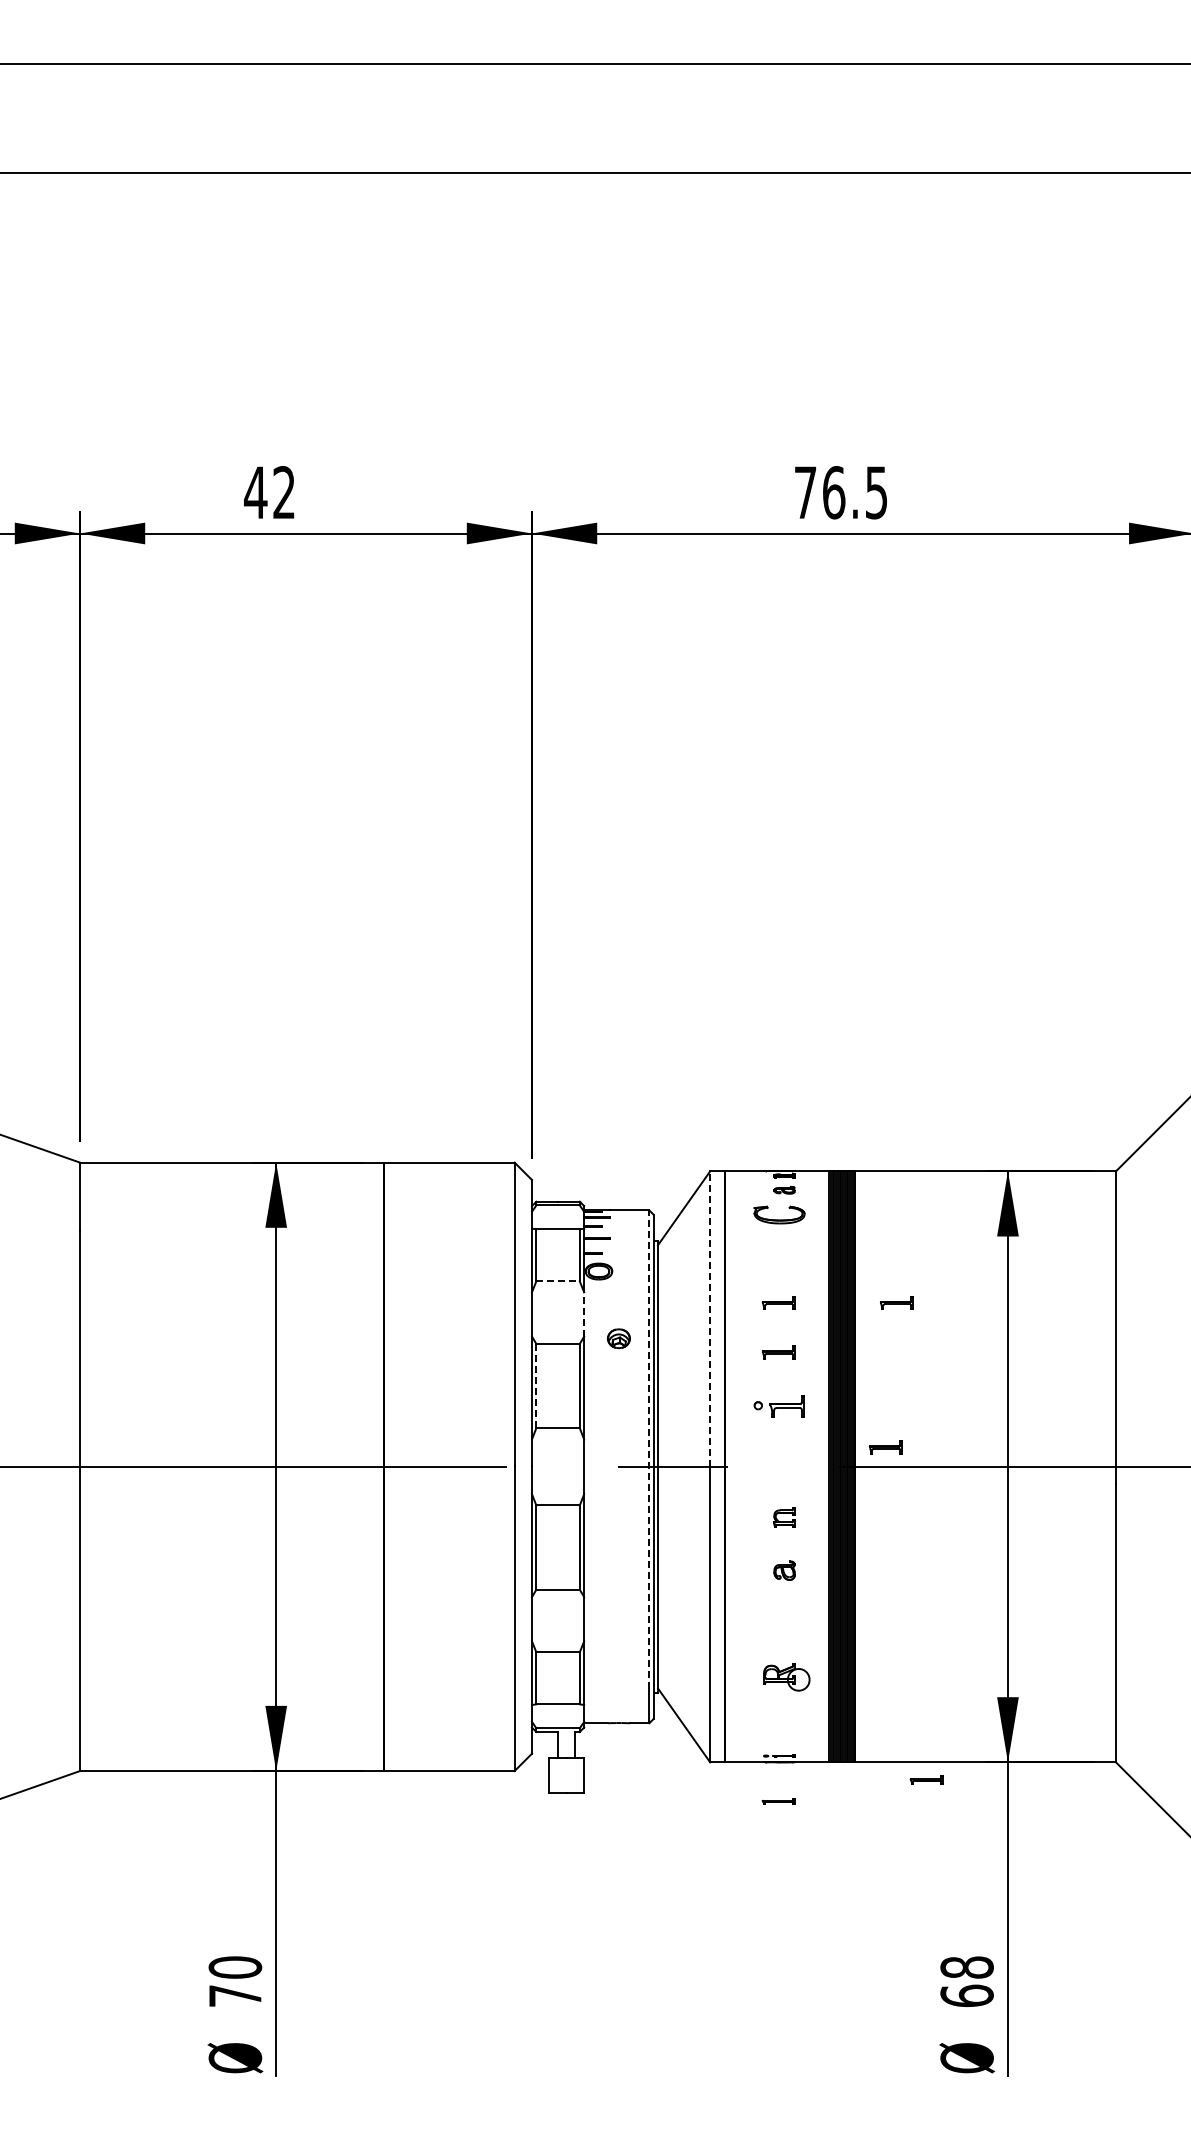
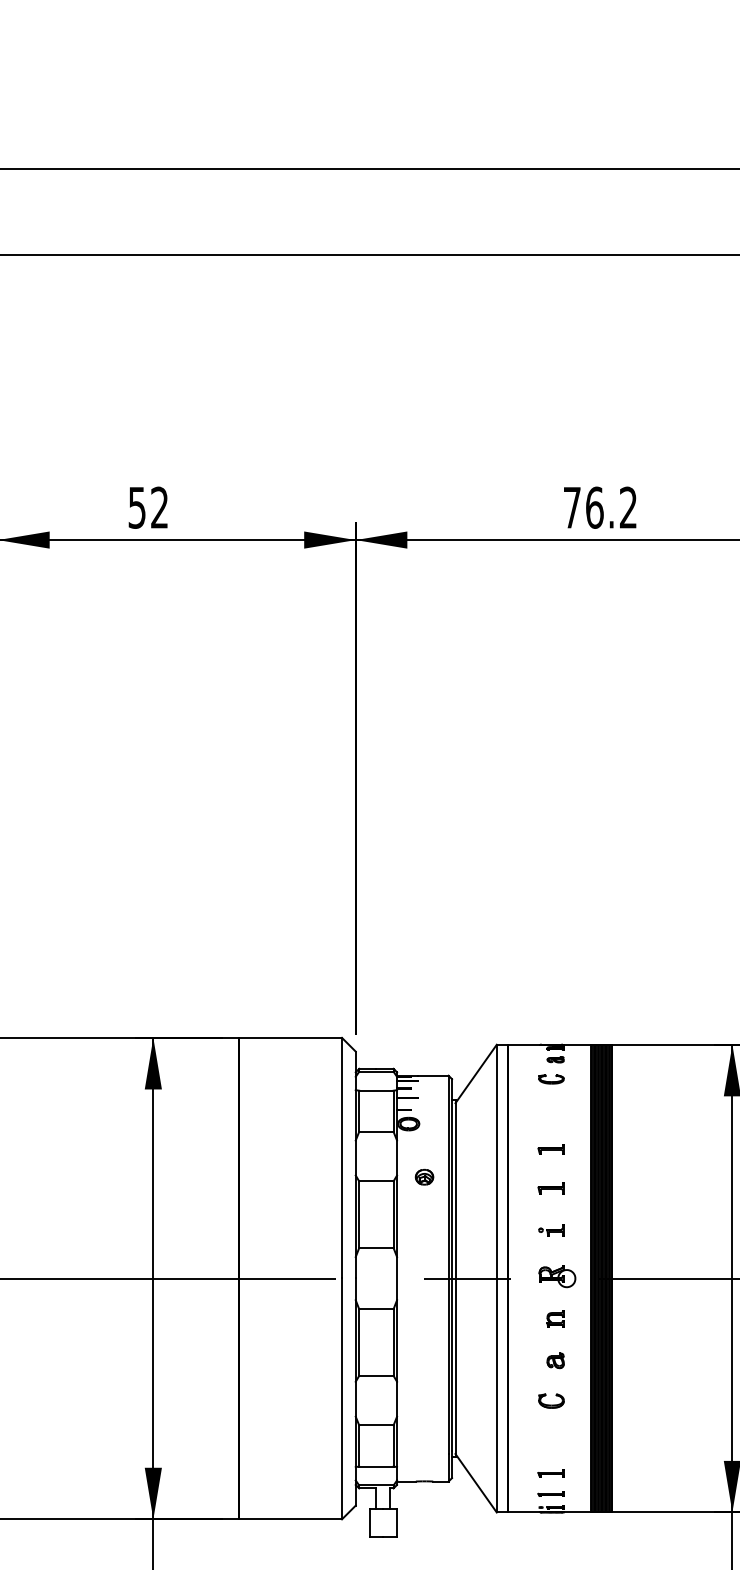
text: (255, 492) -> (136, 507), 42 -> 52
text: (875, 492) -> (627, 507), 76.5 -> 76.2
part: (778, 1215) -> (550, 1079), size x0.62
line: (558, 1281) -> (376, 1131), dashed -> solid
part: (896, 1302) -> (644, 1148), removed
line: (584, 1313) -> (397, 1157), dashed -> solid
line: (710, 1319) -> (497, 1162), dashed -> solid
line: (536, 1386) -> (359, 1215), dashed -> solid
part: (778, 1405) -> (550, 1230), size x0.62
part: (885, 1447) -> (635, 1263), removed
line: (649, 1449) -> (448, 1264), dashed -> solid
part: (778, 1621) -> (550, 1401), added
part: (786, 1677) -> (557, 1276), moved
part: (926, 1779) -> (550, 1473), moved
part: (778, 1801) -> (550, 1494), moved

